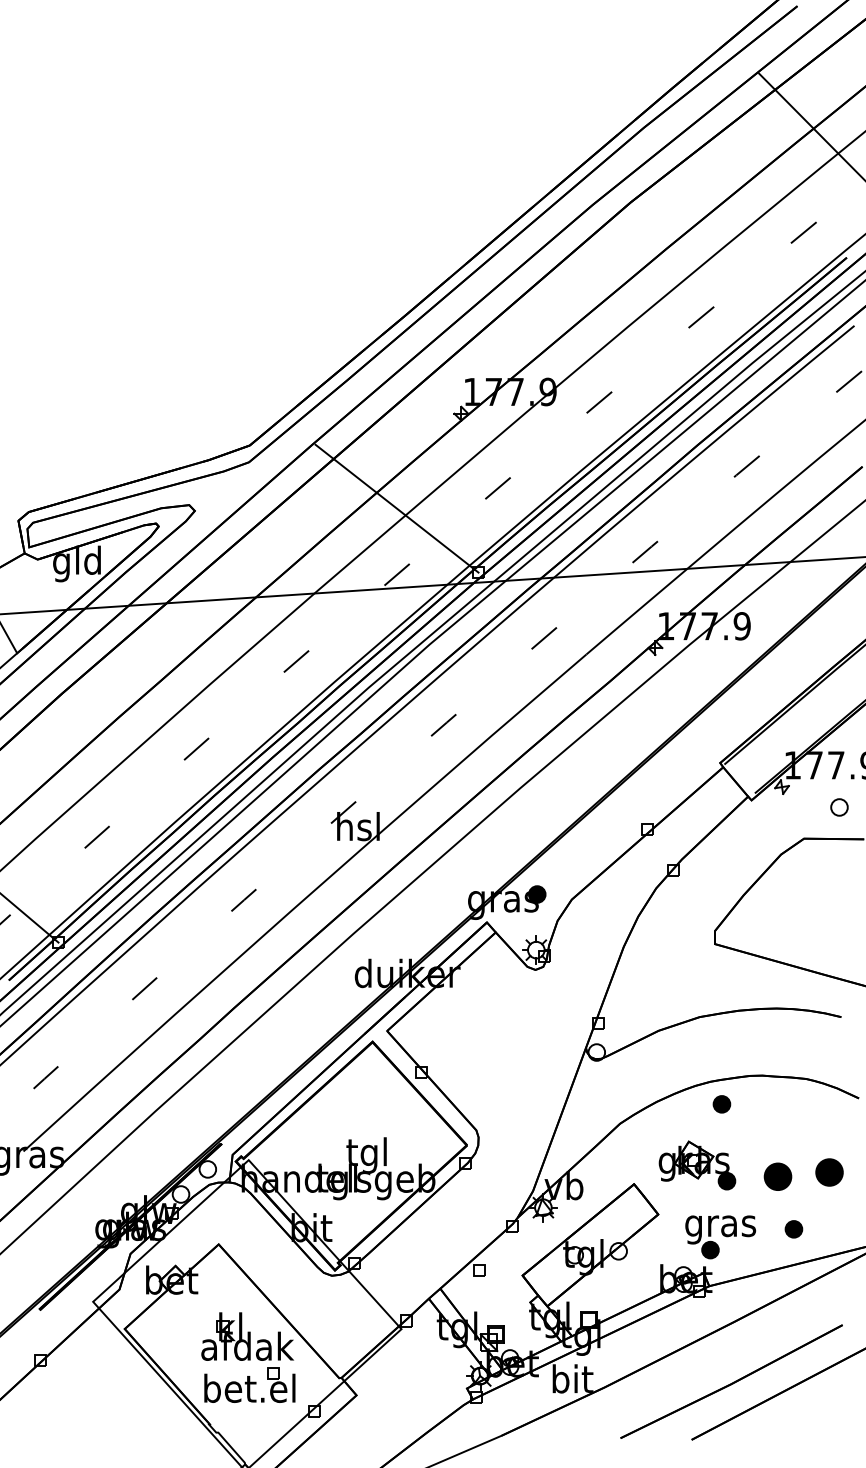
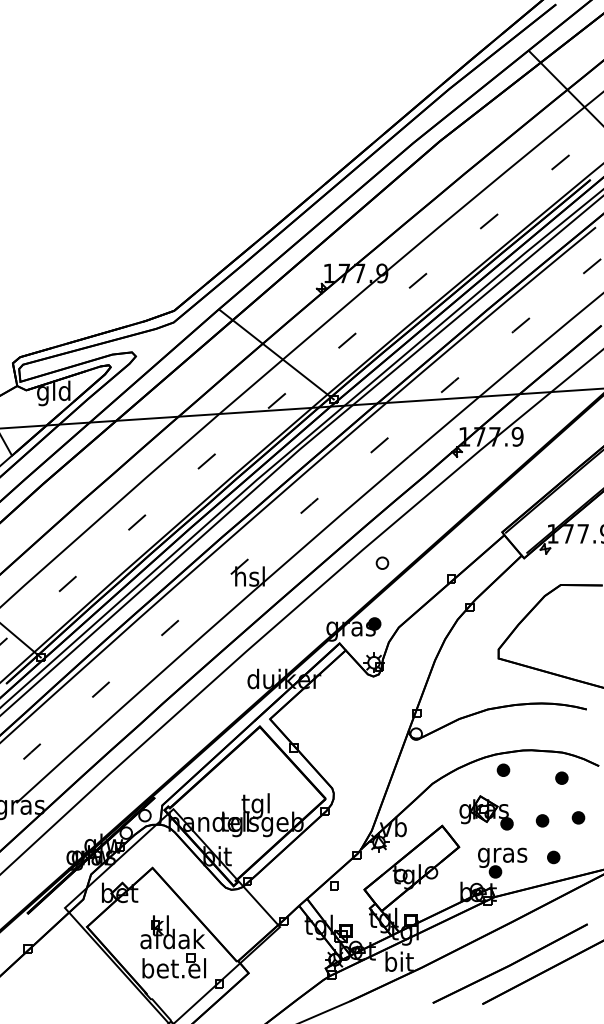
part: (839, 806) -> (382, 562), moved
part: (805, 1114) -> (561, 777), added
part: (829, 1172) -> (578, 817), size x0.62
part: (777, 1176) -> (542, 820), size x0.62

